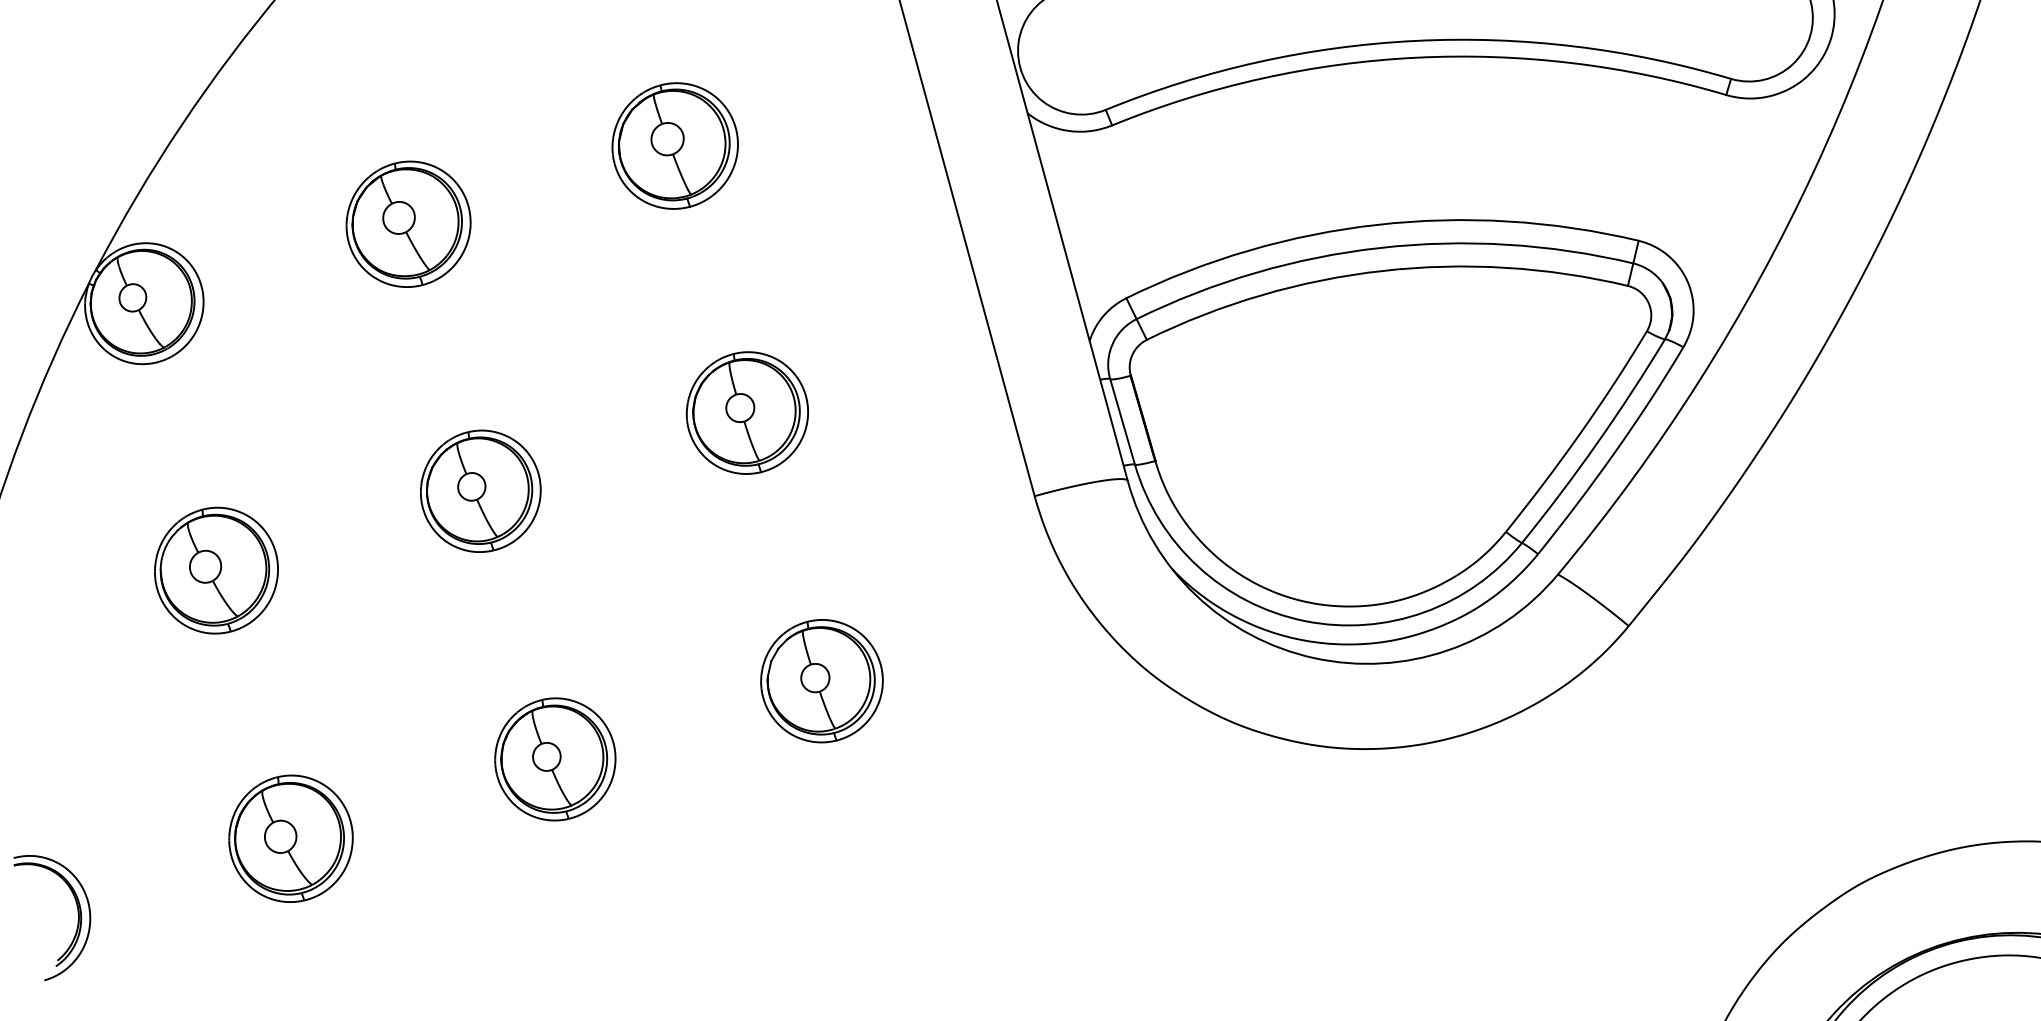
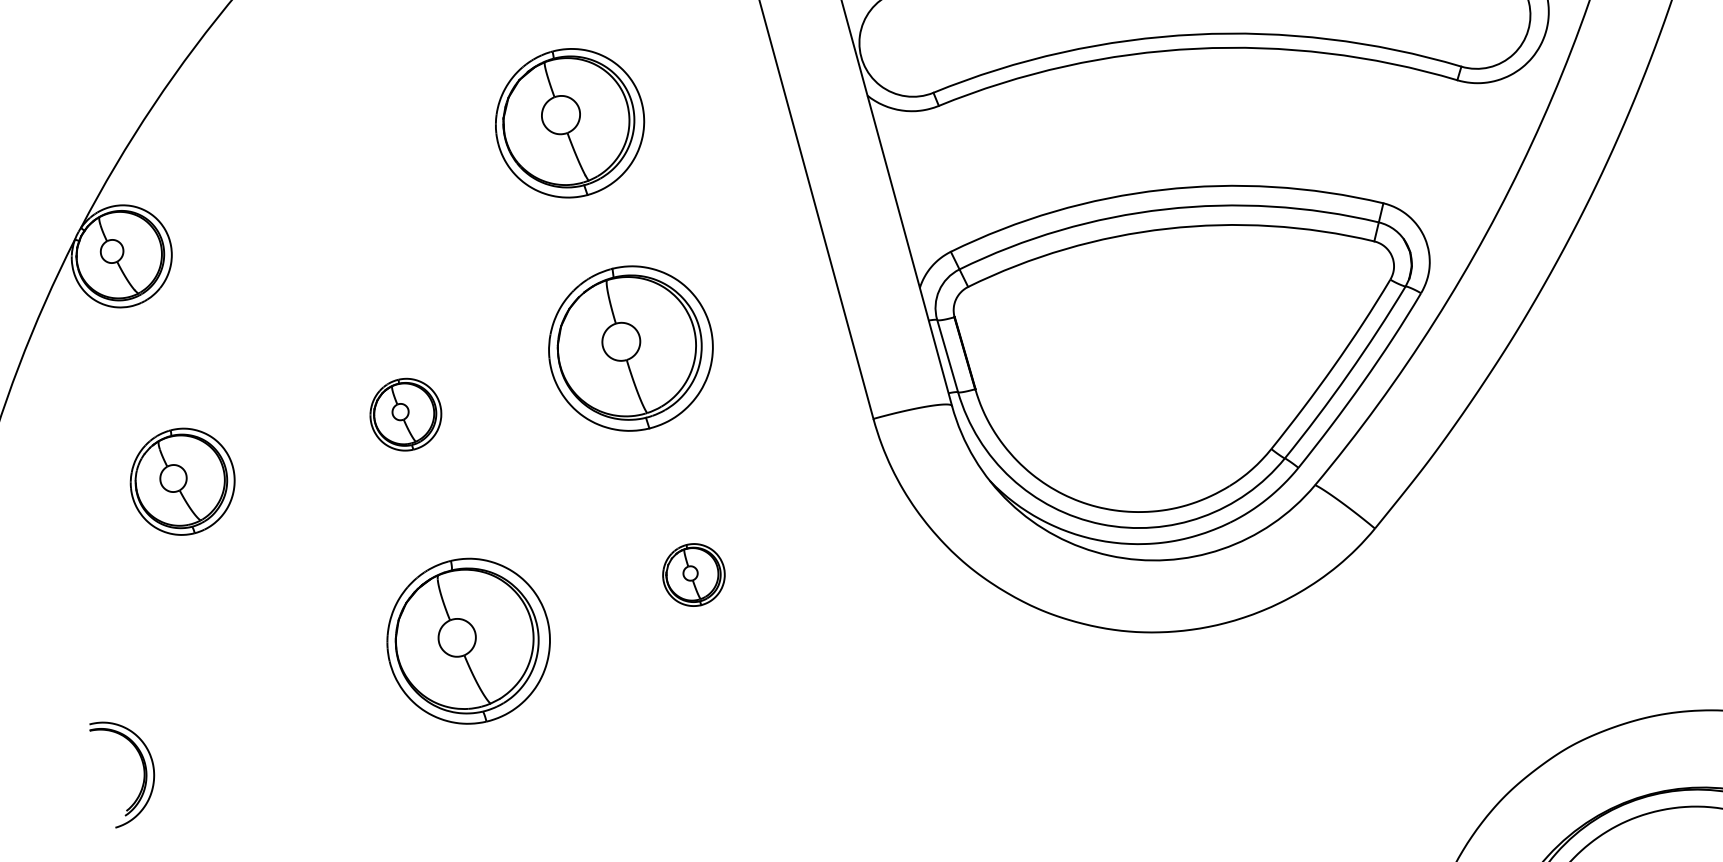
part: (674, 146) -> (569, 123), size x1.4
part: (408, 224) -> (344, 189), removed
part: (746, 412) -> (630, 348), size x1.6
part: (480, 490) -> (405, 414), size x0.7
part: (821, 680) -> (693, 574), size x0.6
part: (554, 758) -> (468, 640), size x1.6
part: (290, 838) -> (245, 707), removed
part: (77, 917) -> (143, 774), moved

